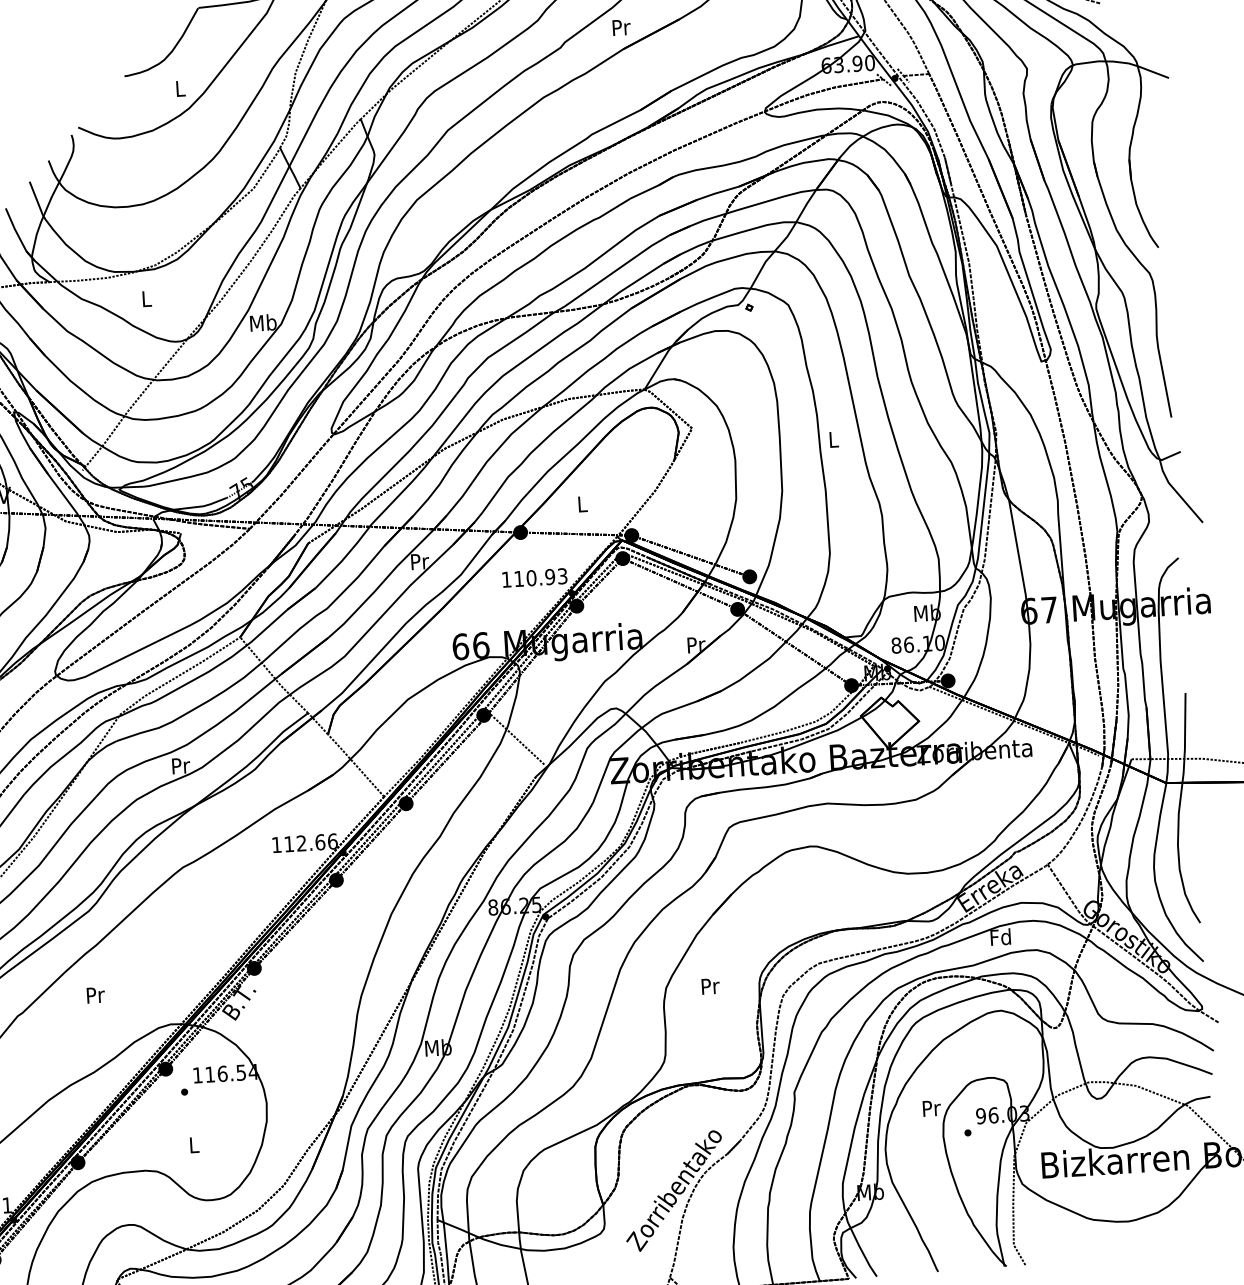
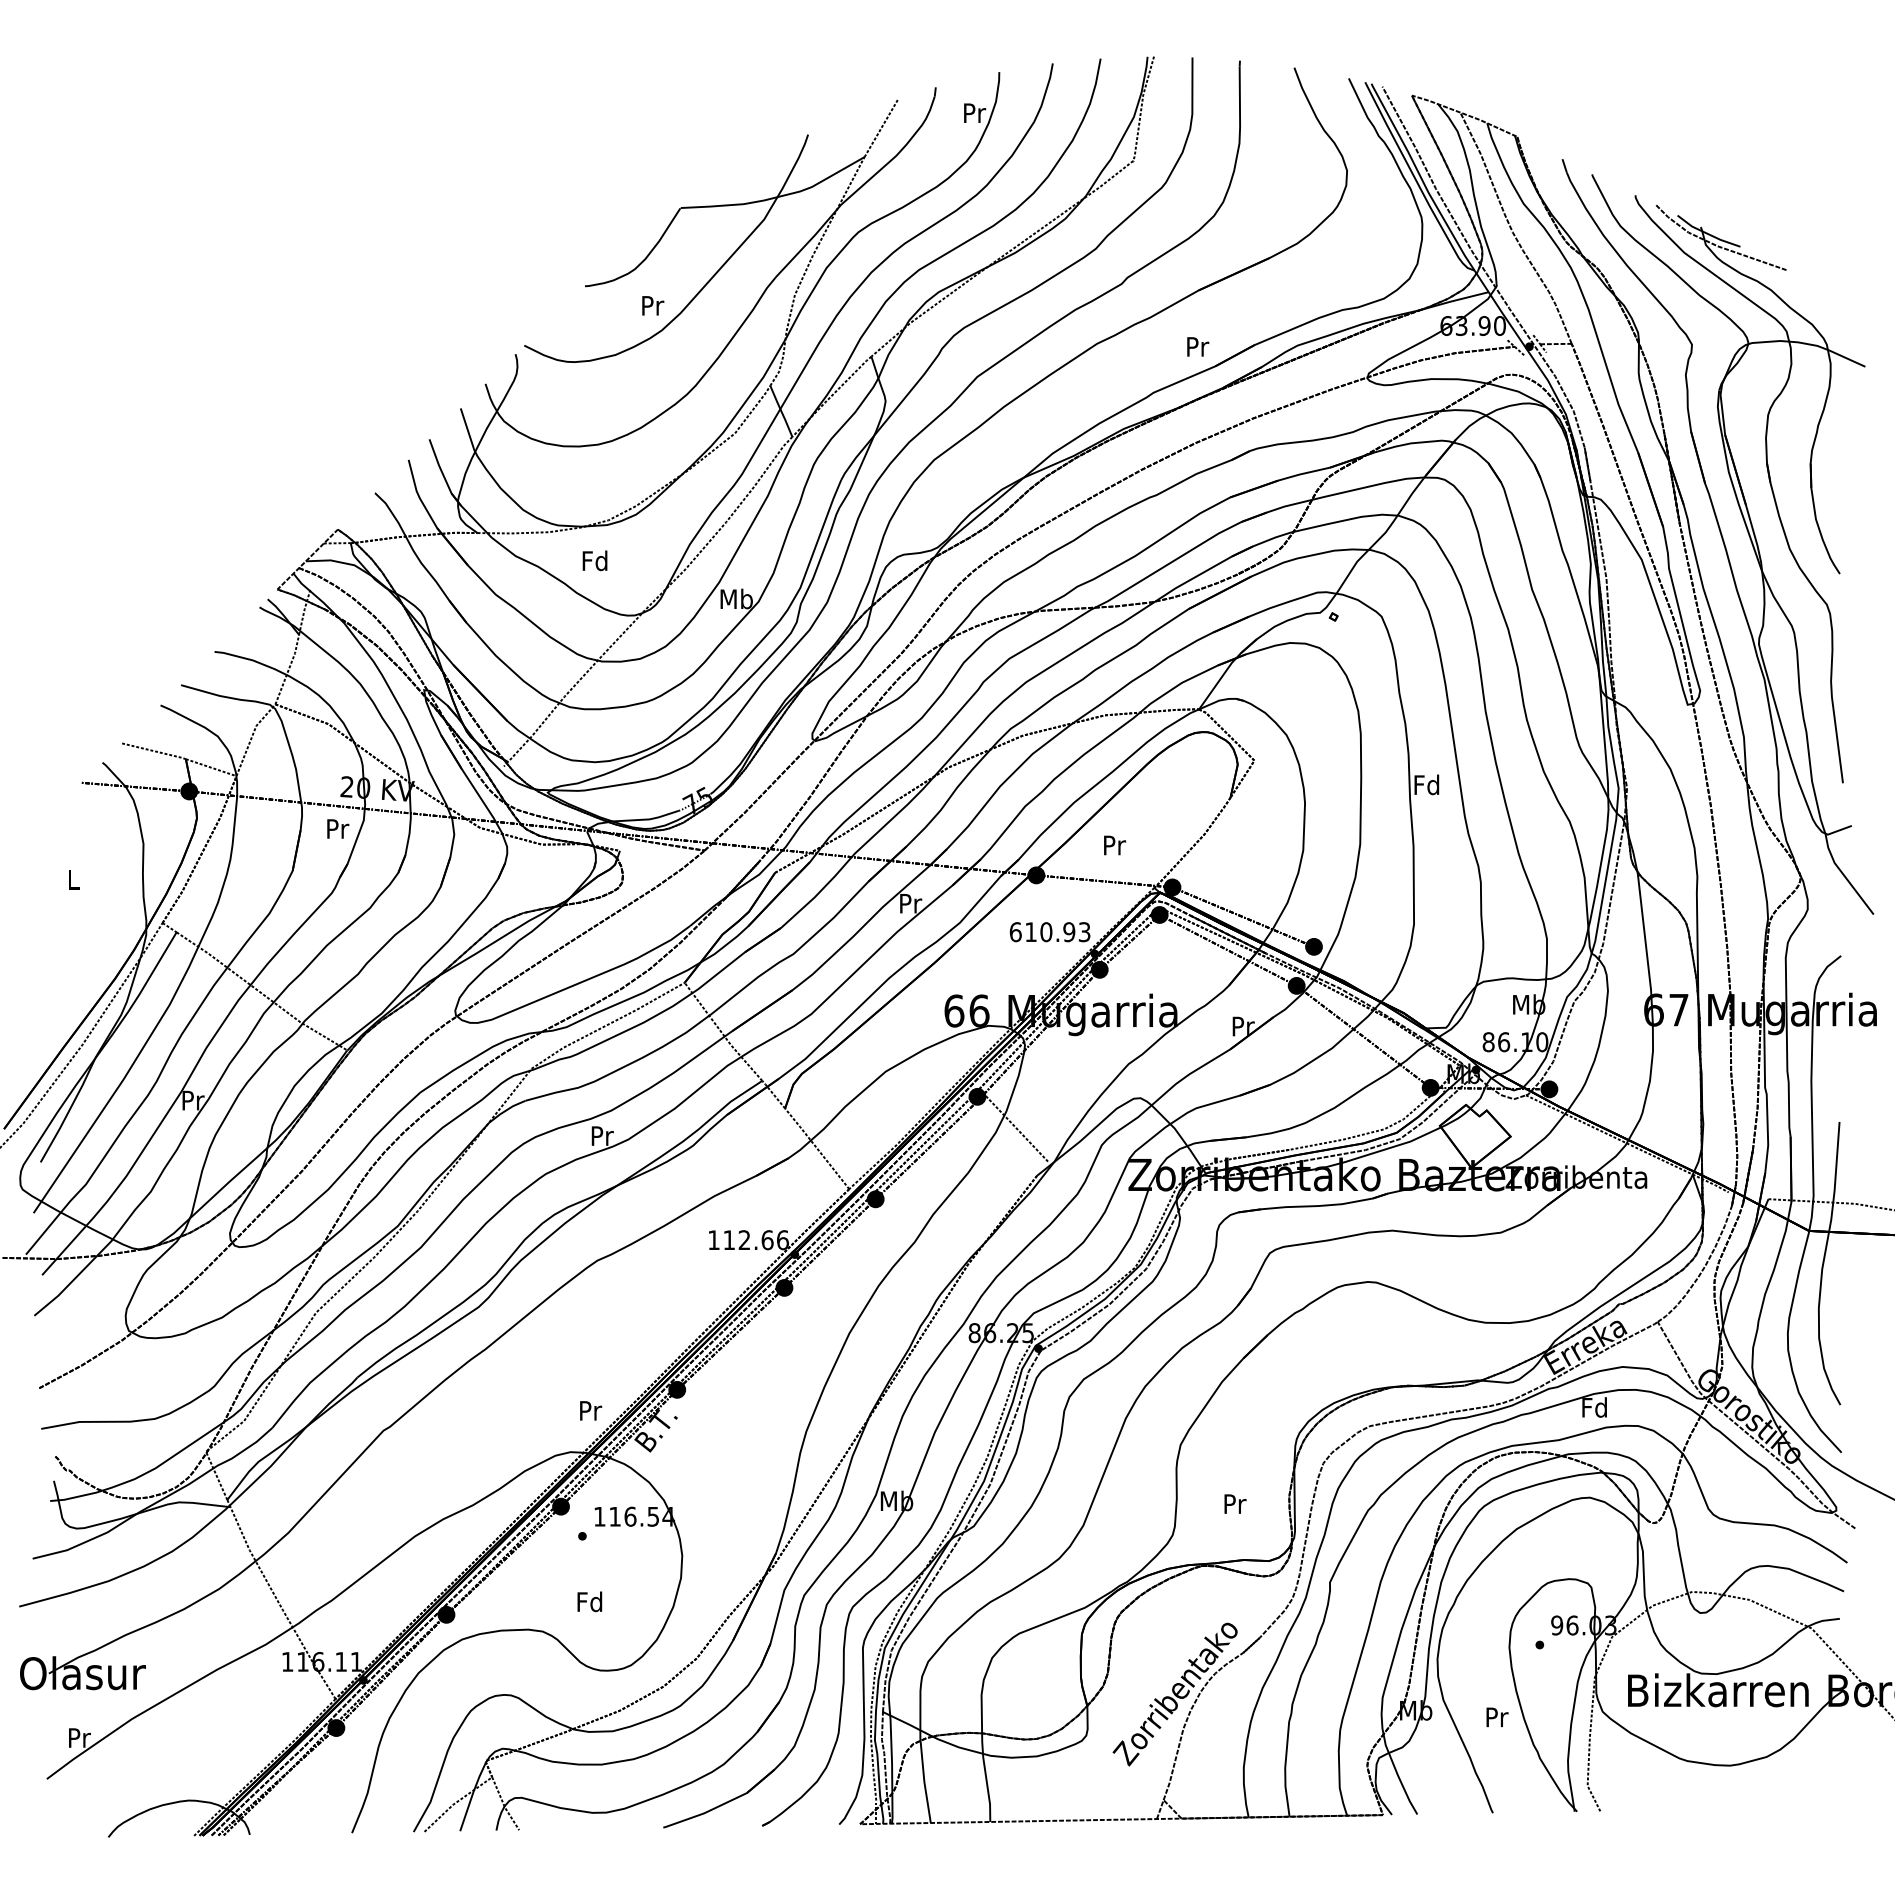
text: (621, 27) -> (1198, 346), moved
text: (181, 88) -> (653, 305), L -> Pr
text: (145, 298) -> (594, 560), L -> Fd
text: (833, 439) -> (1426, 784), L -> Fd
text: (583, 504) -> (1115, 845), L -> Pr
text: (506, 579) -> (1015, 932), 110.93 -> 610.93
text: (710, 985) -> (1235, 1503), moved
text: (96, 994) -> (591, 1410), moved
text: (931, 1108) -> (1497, 1717), moved
text: (193, 1144) -> (589, 1601), L -> Fd

